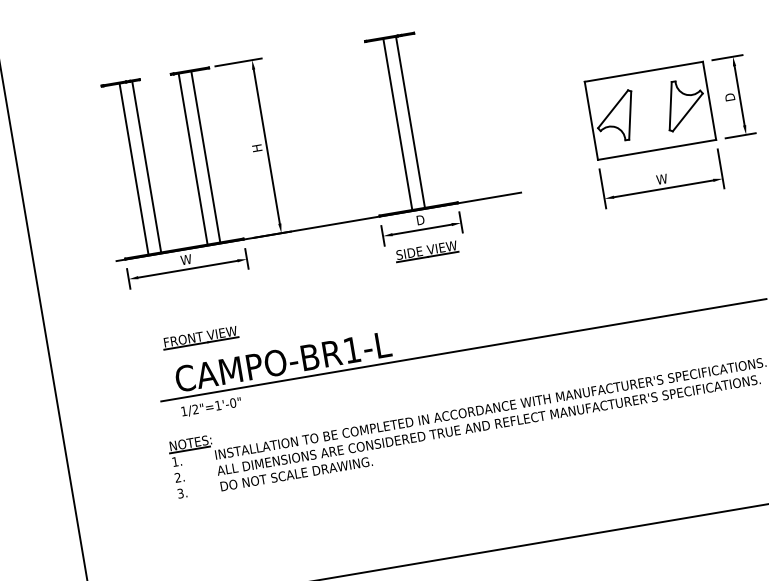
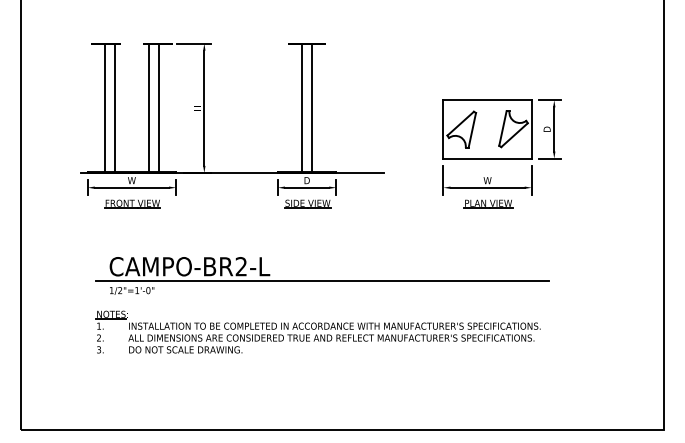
part: (668, 209) -> (488, 203), added
part: (200, 337) -> (132, 203), moved
text: (350, 350) -> (240, 266), CAMPO-BR1-L -> CAMPO-BR2-L

